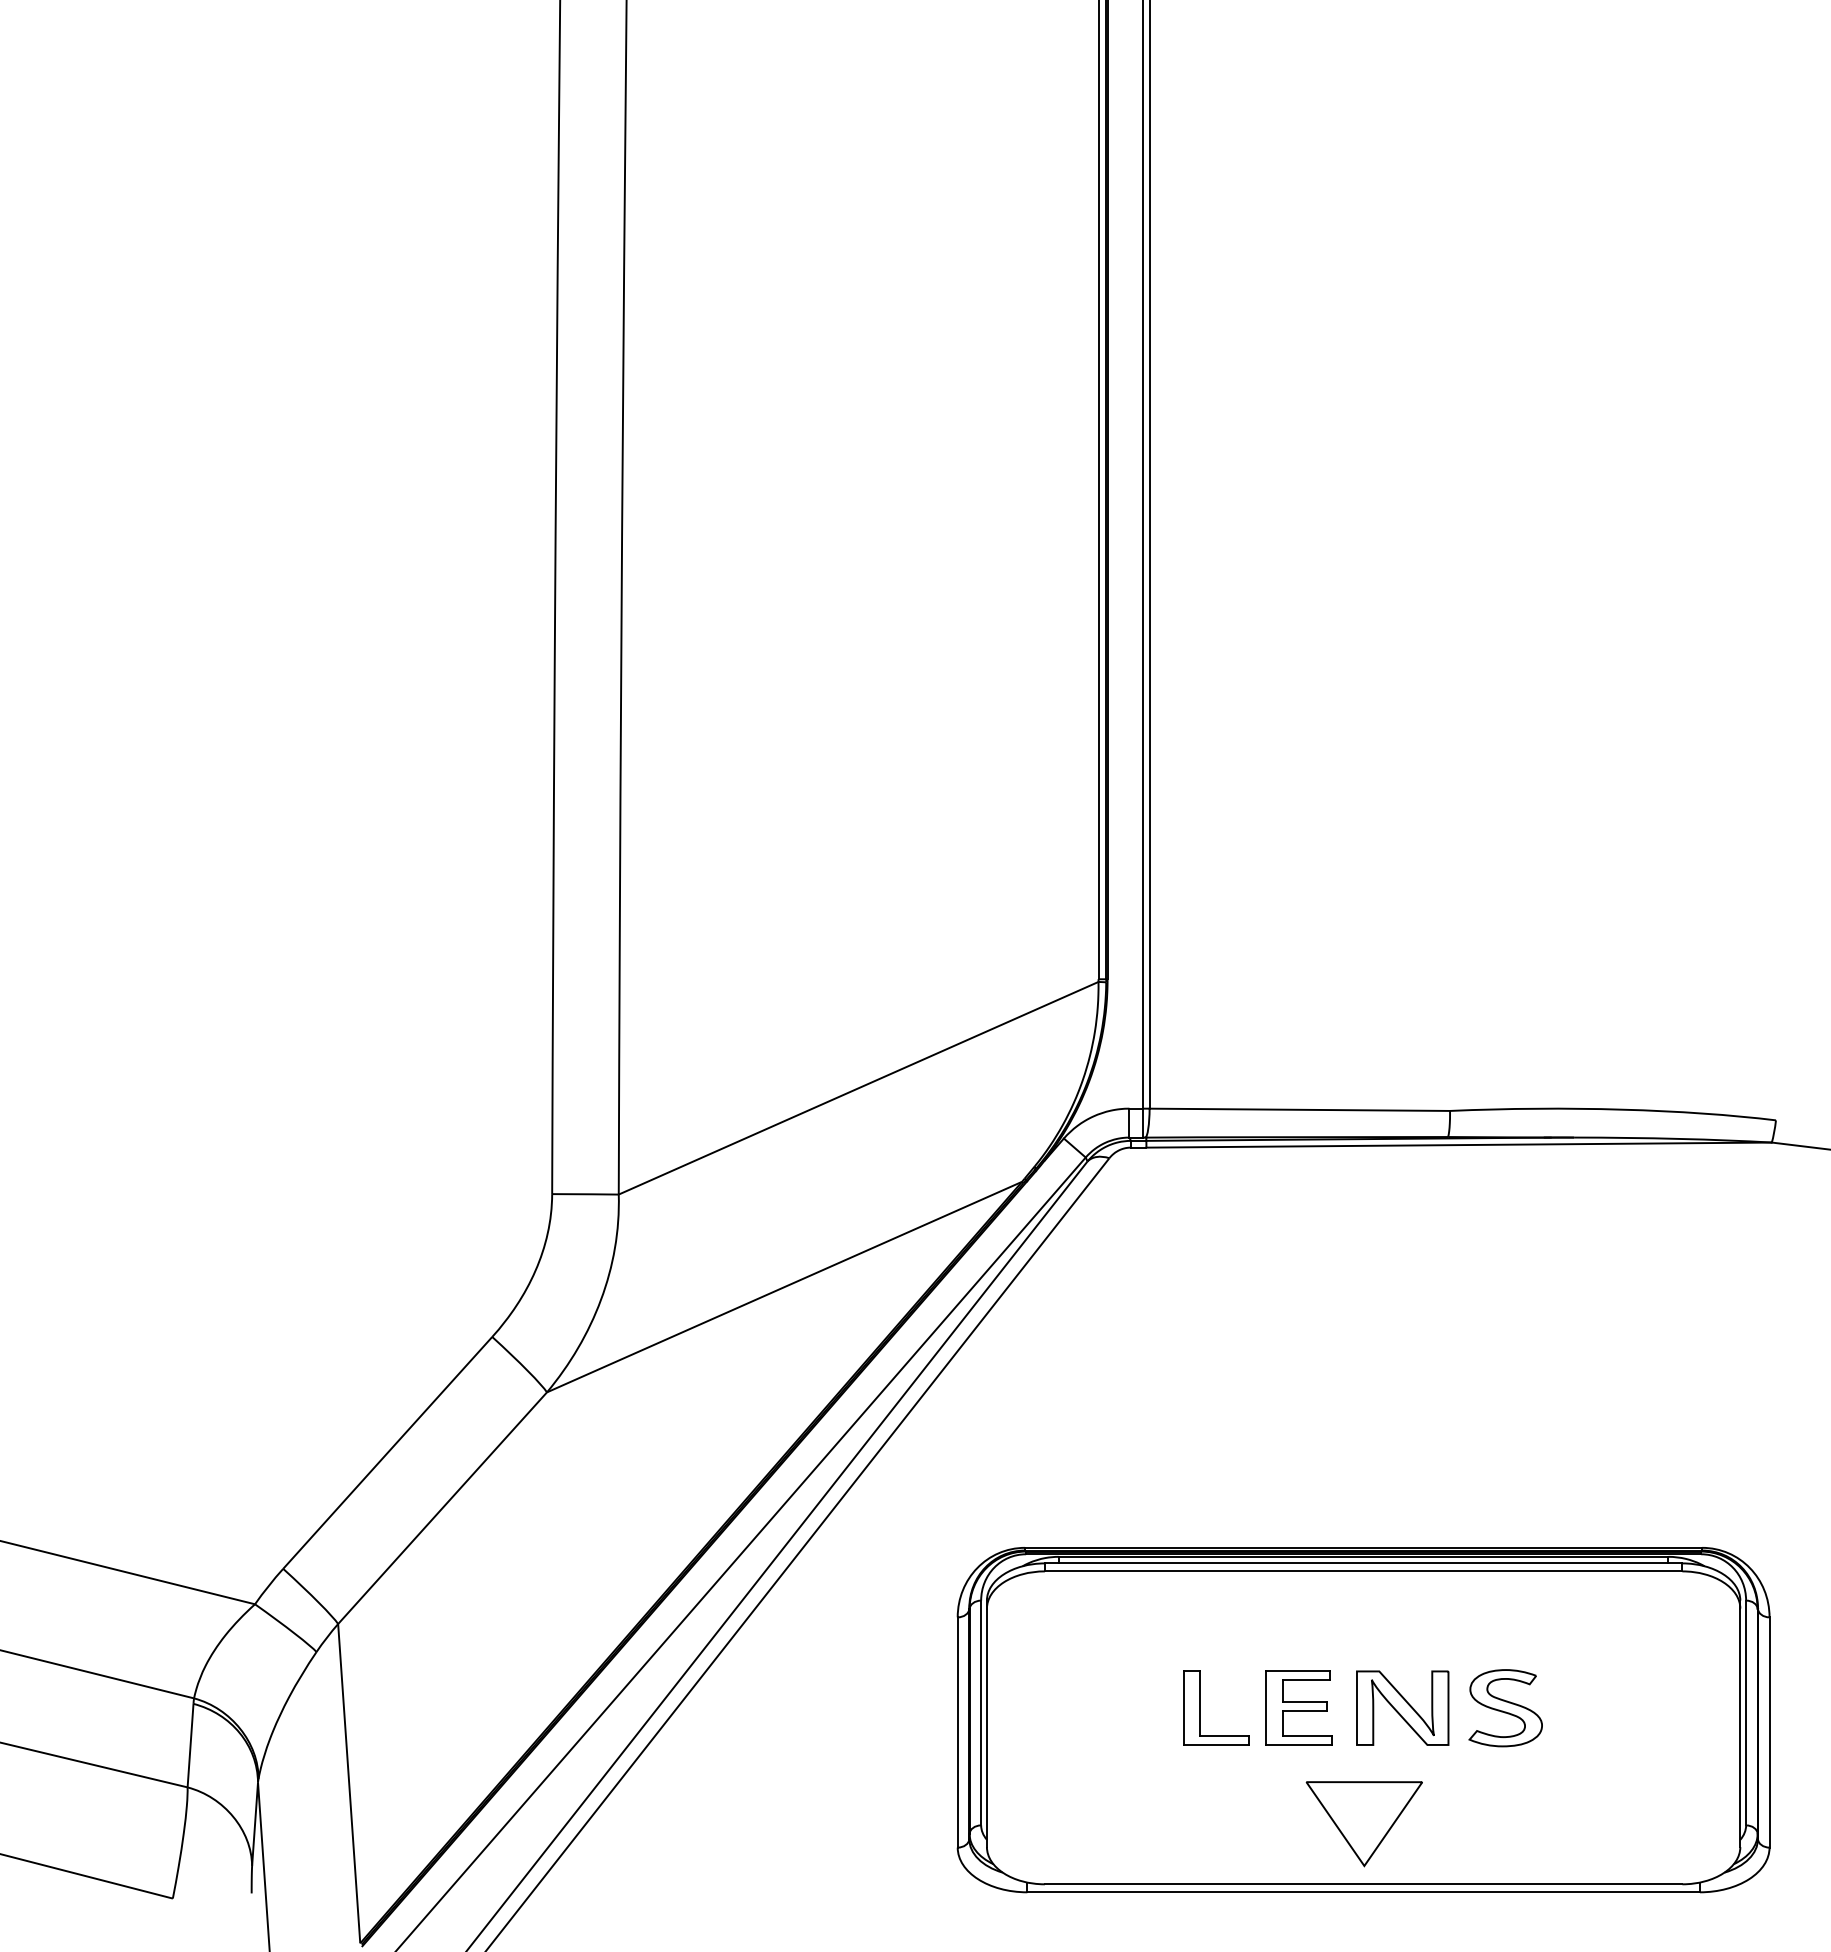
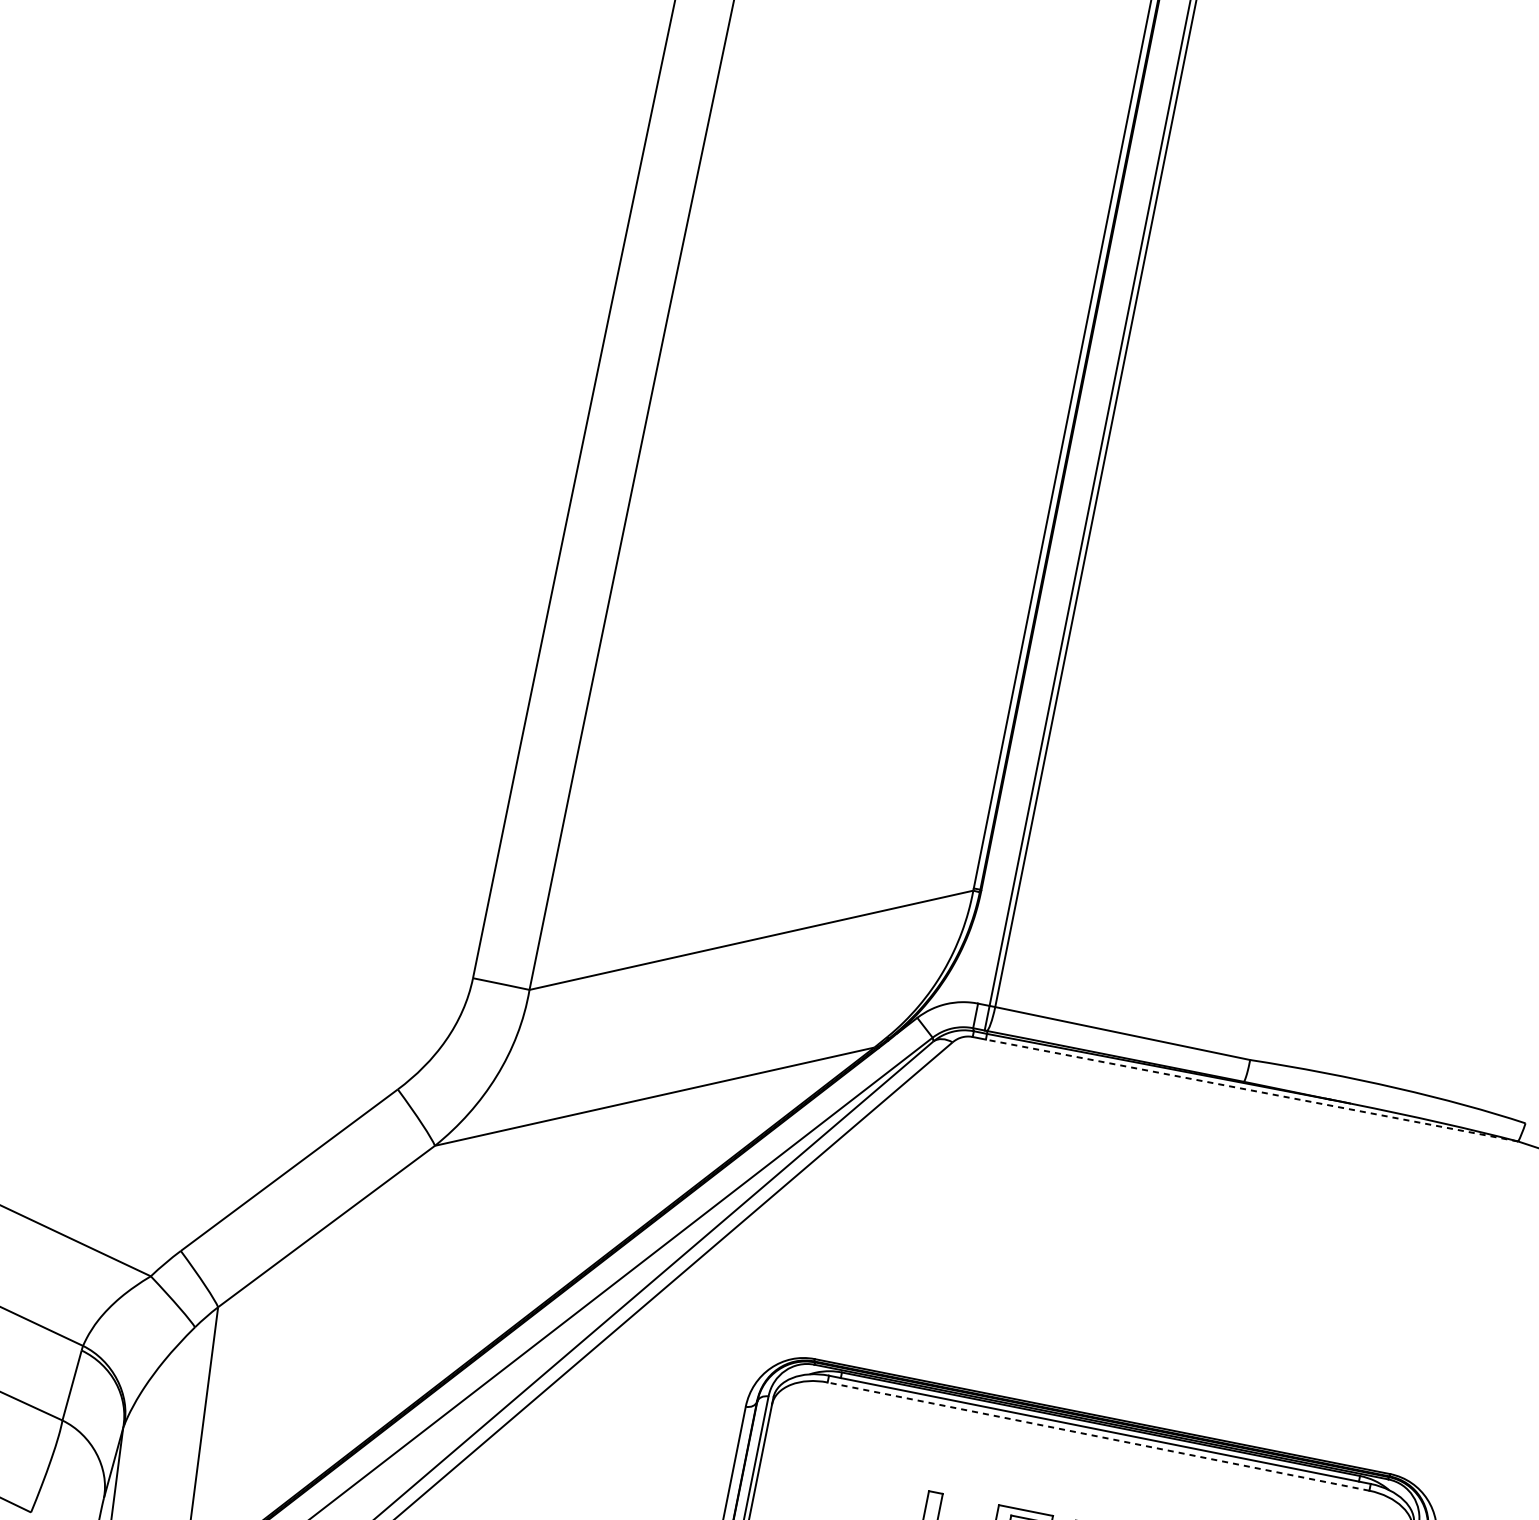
line: (1459, 1145) -> (1252, 1090), solid -> dashed
line: (1363, 1571) -> (1098, 1436), solid -> dashed

